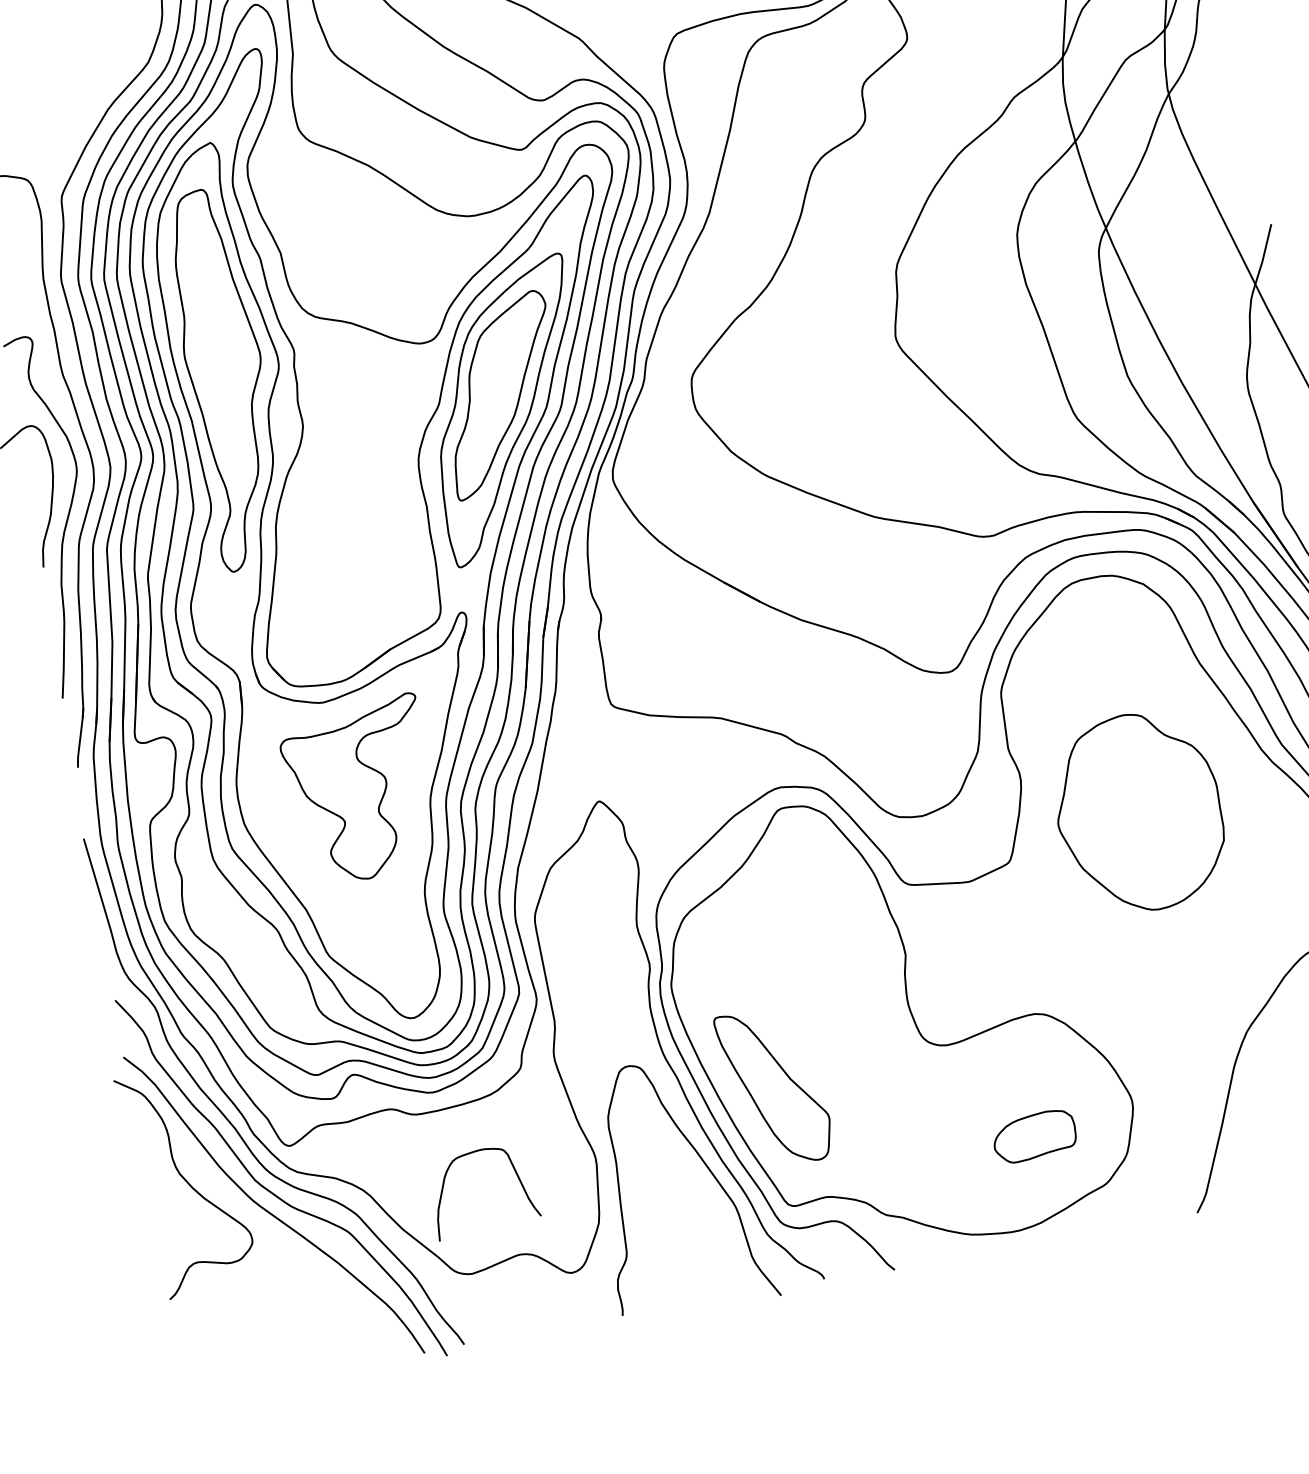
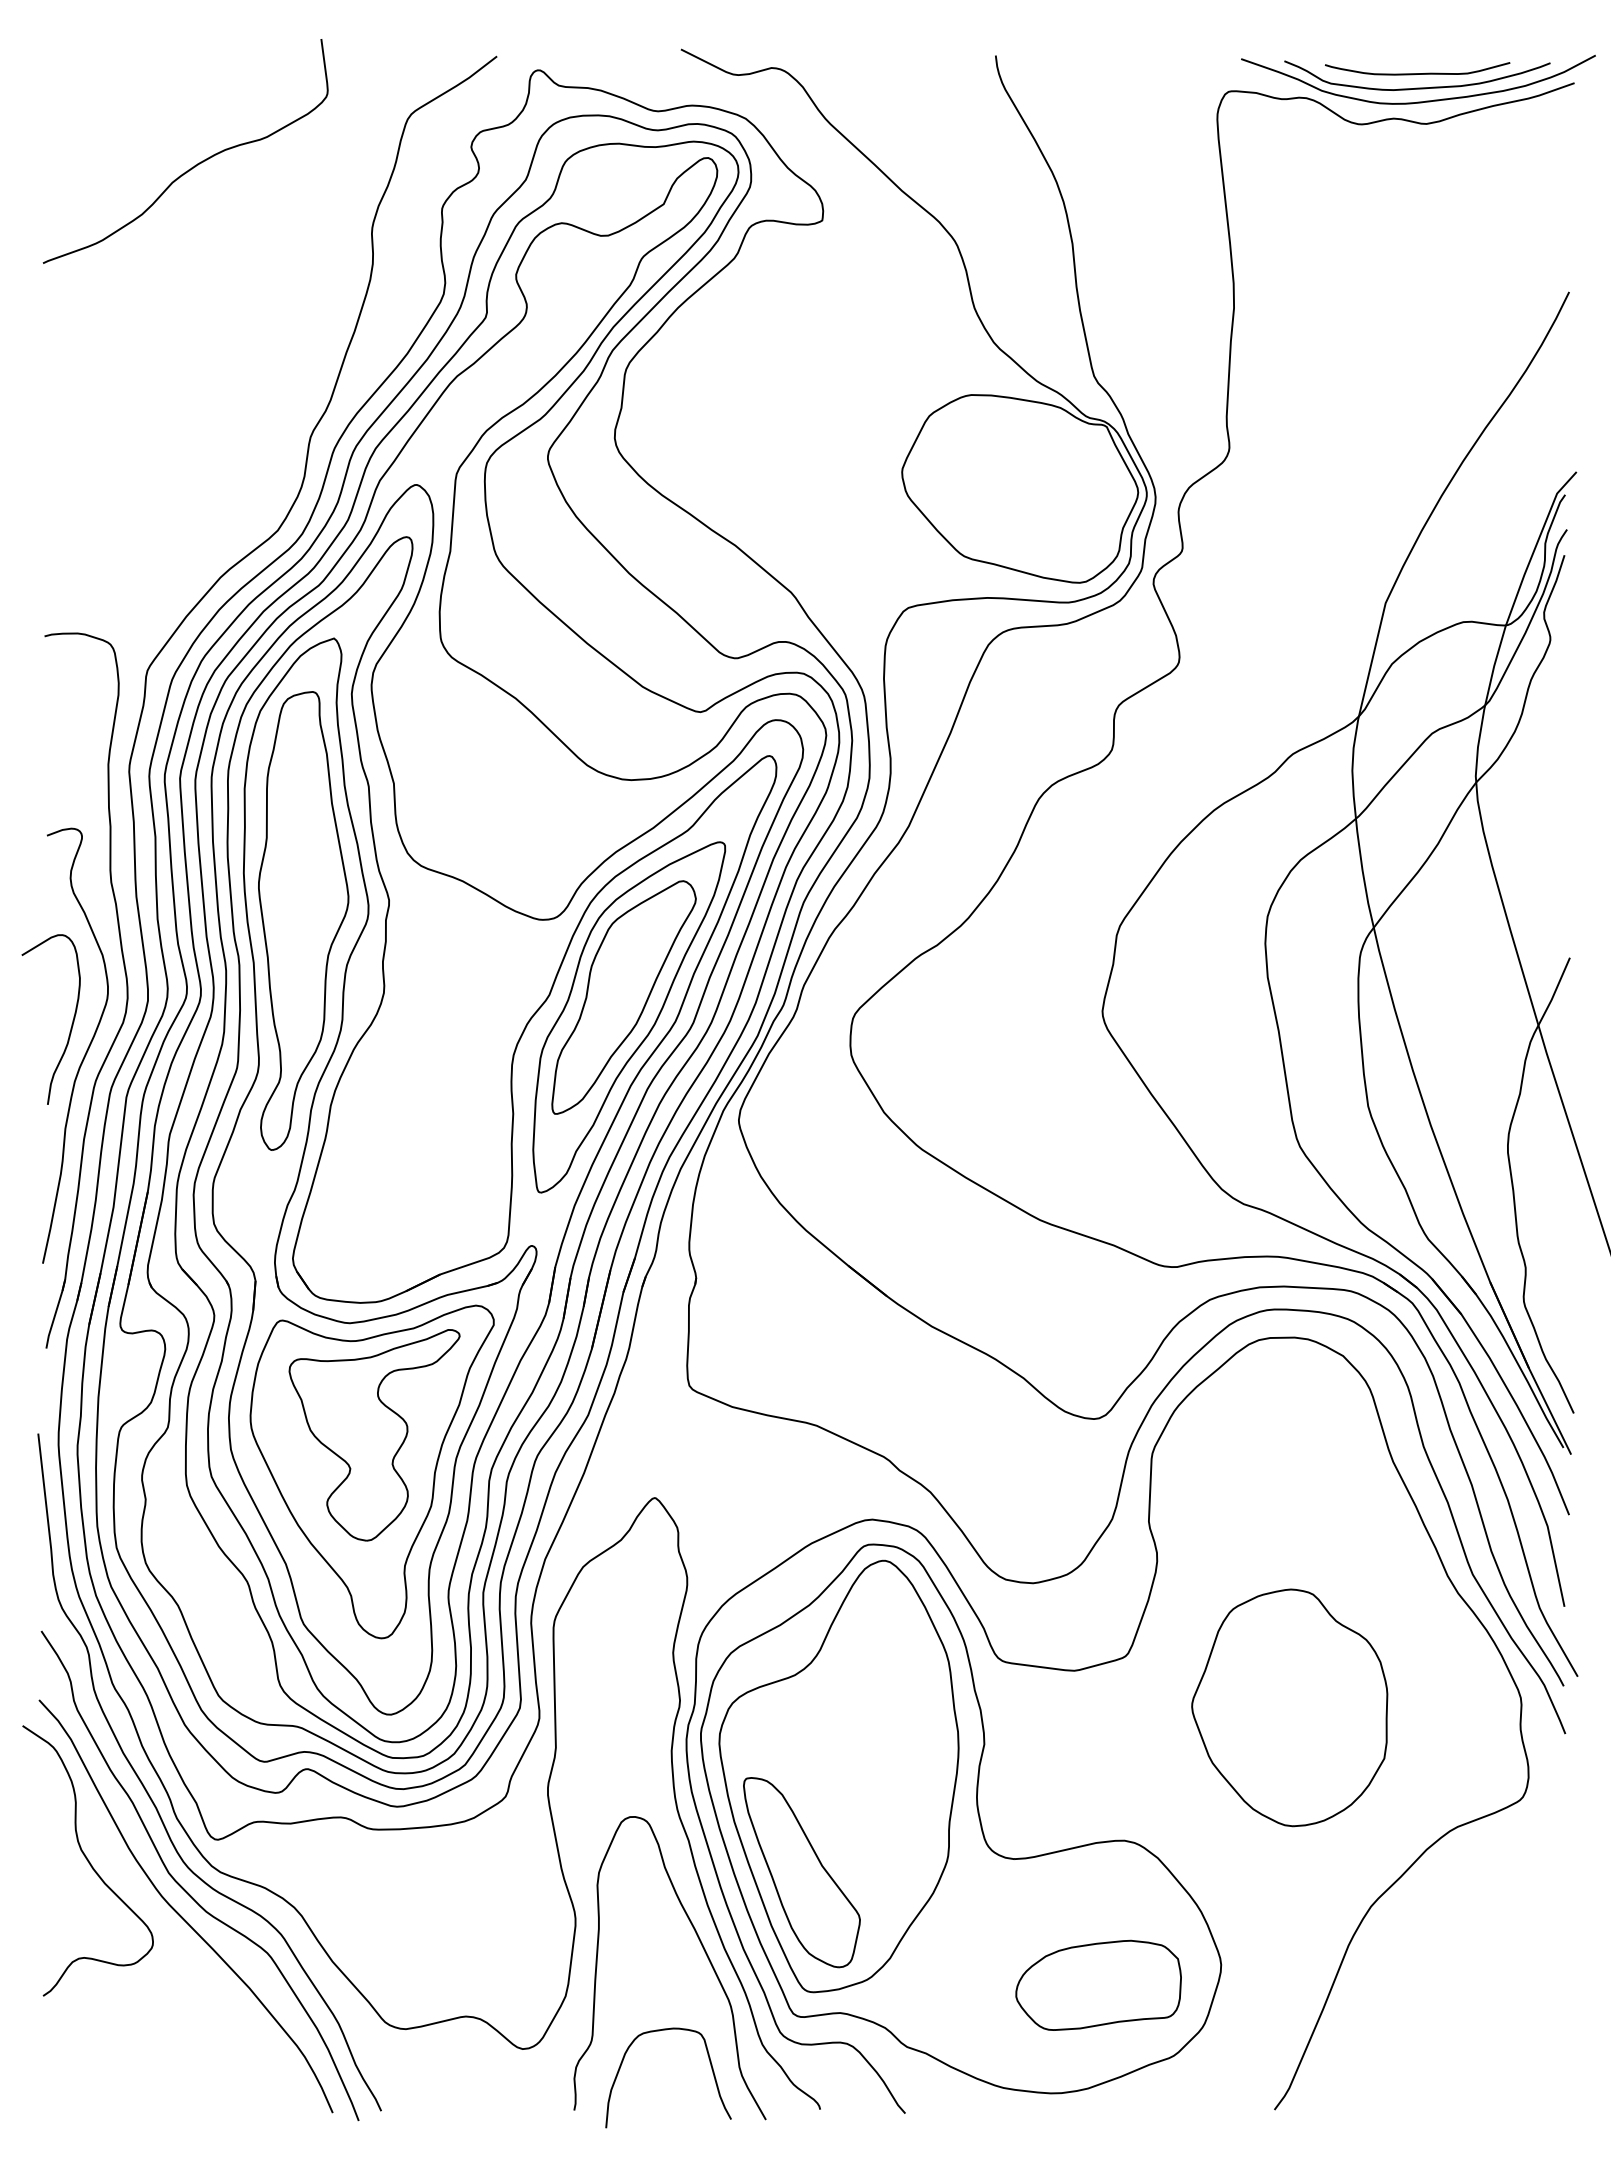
part: (1138, 812) -> (1289, 1707), moved
part: (362, 821) -> (371, 1471), added
part: (790, 1003) -> (838, 1776), added
part: (1034, 1135) -> (1098, 1984), size x1.67
curve: (516, 1175) -> (710, 2066), moved

